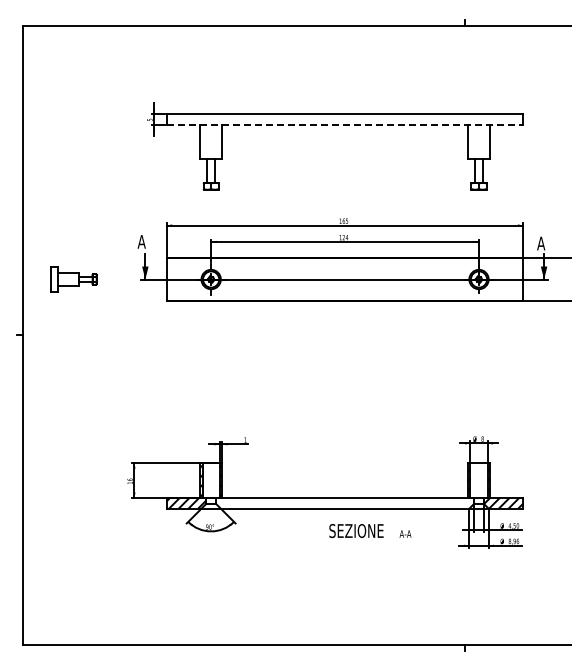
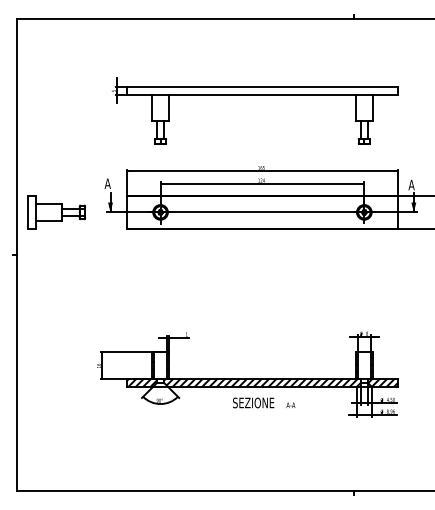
line: (345, 124) -> (262, 94), dashed -> solid
part: (73, 279) -> (55, 212), size x1.67
hatch: (343, 502) -> (261, 382), added
text: (370, 530) -> (264, 402), moved

